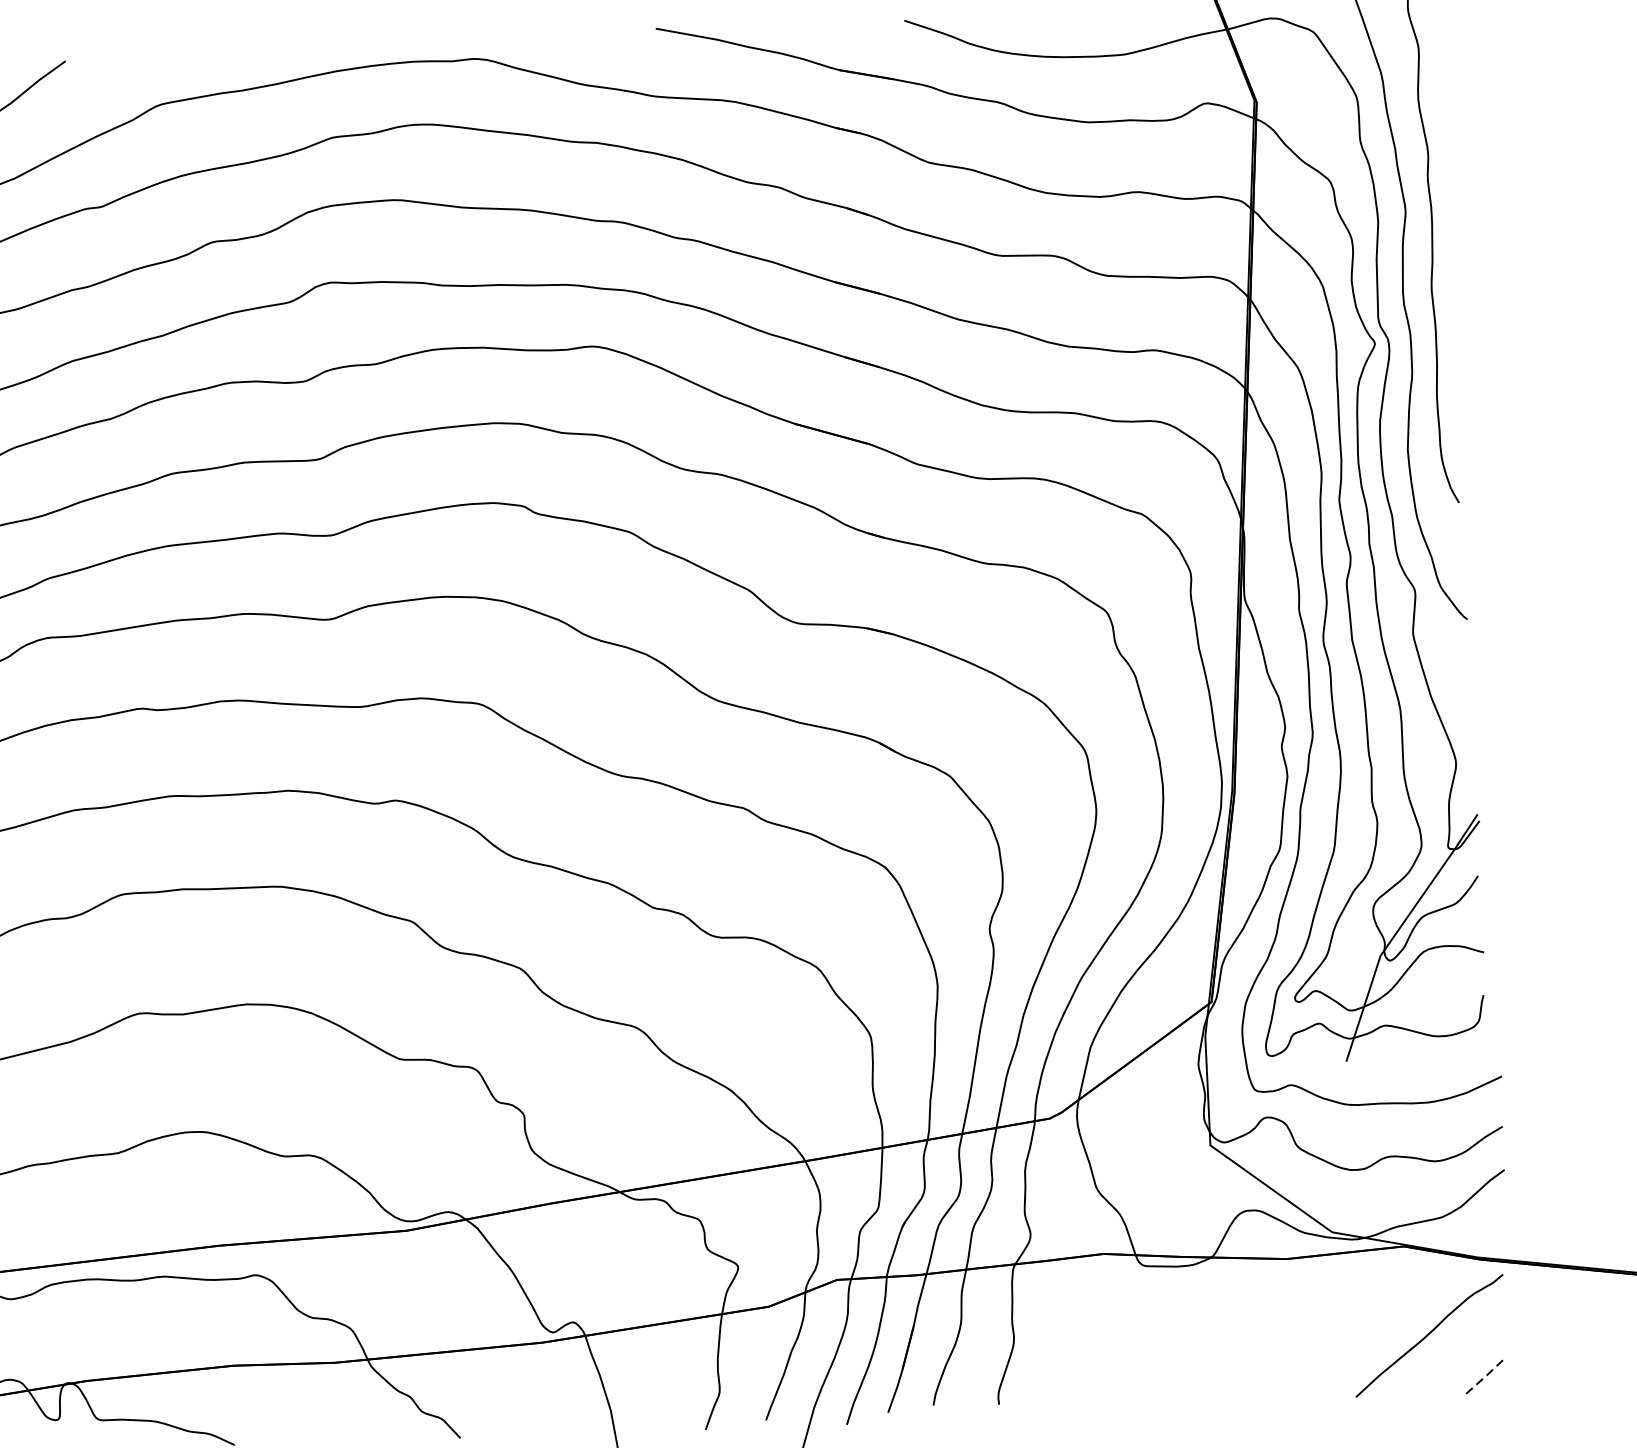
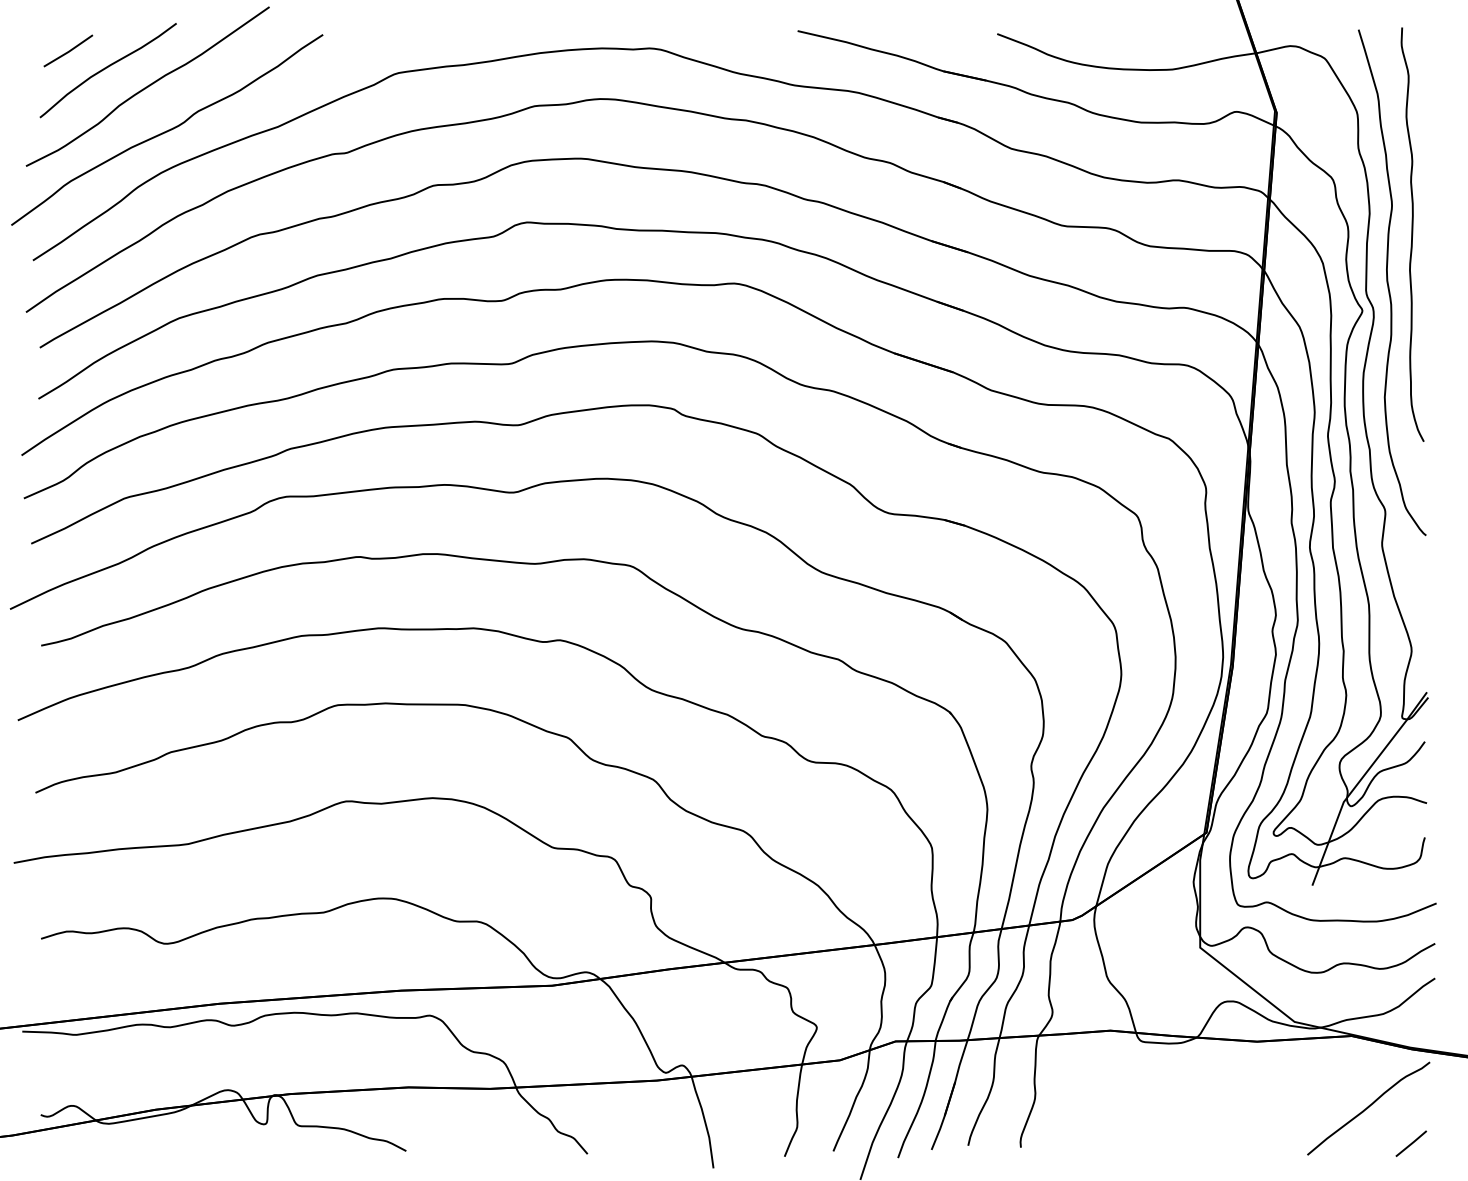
line: (1484, 1376) -> (1411, 1143), dashed -> solid

